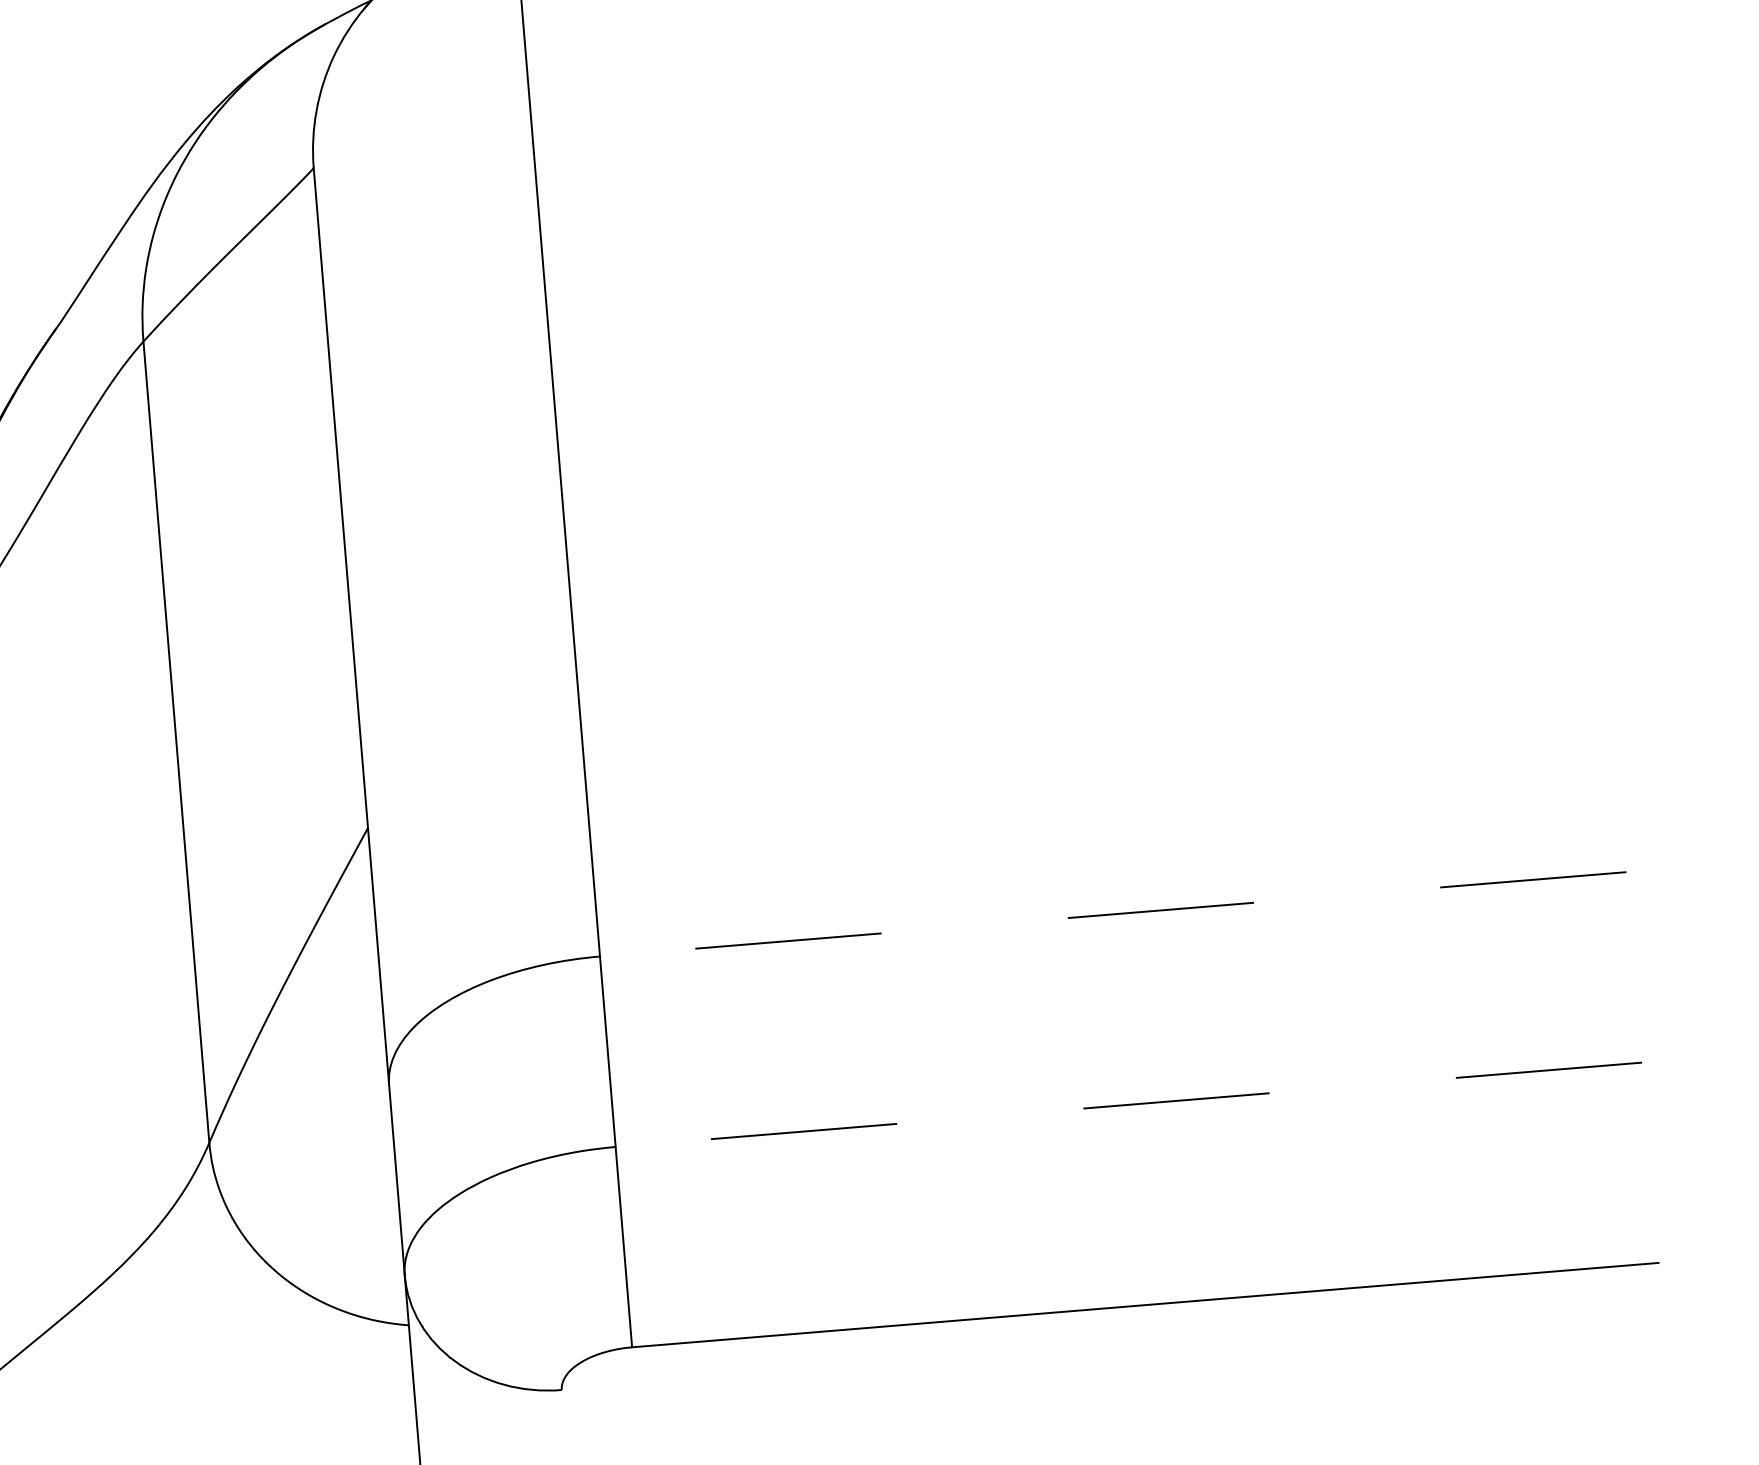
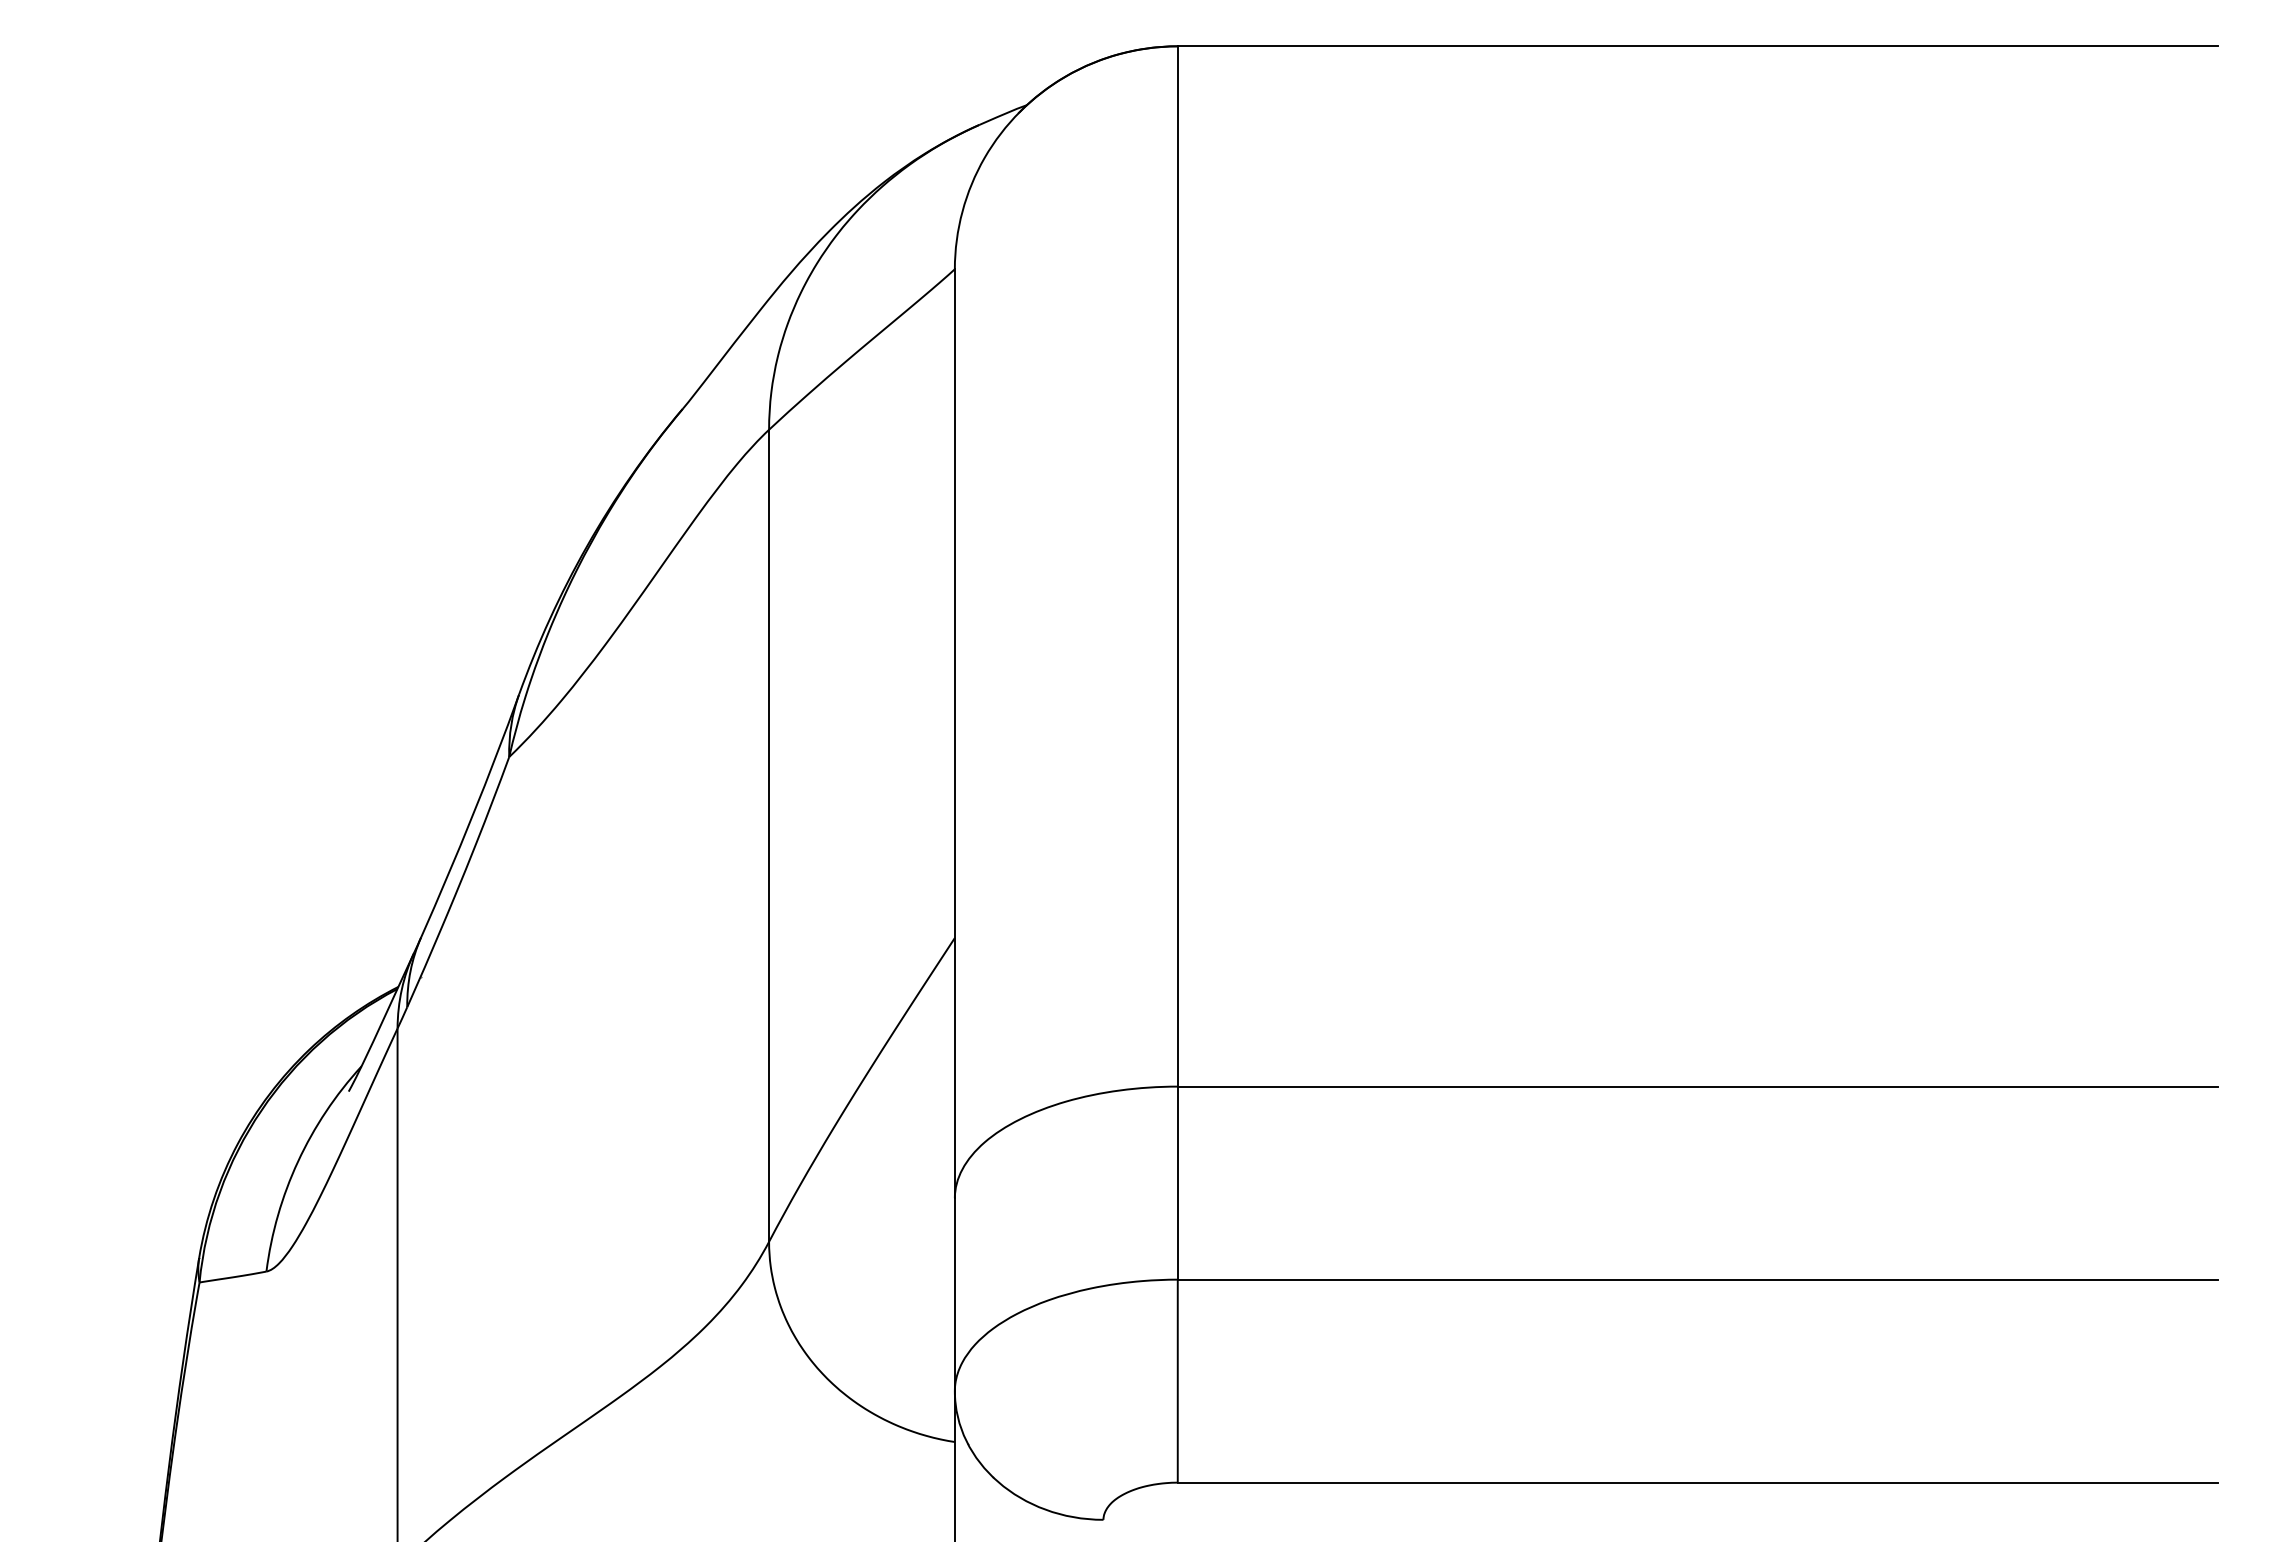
line: (1112, 914) -> (1697, 1086), dashed -> solid
line: (1128, 1104) -> (1697, 1279), dashed -> solid

